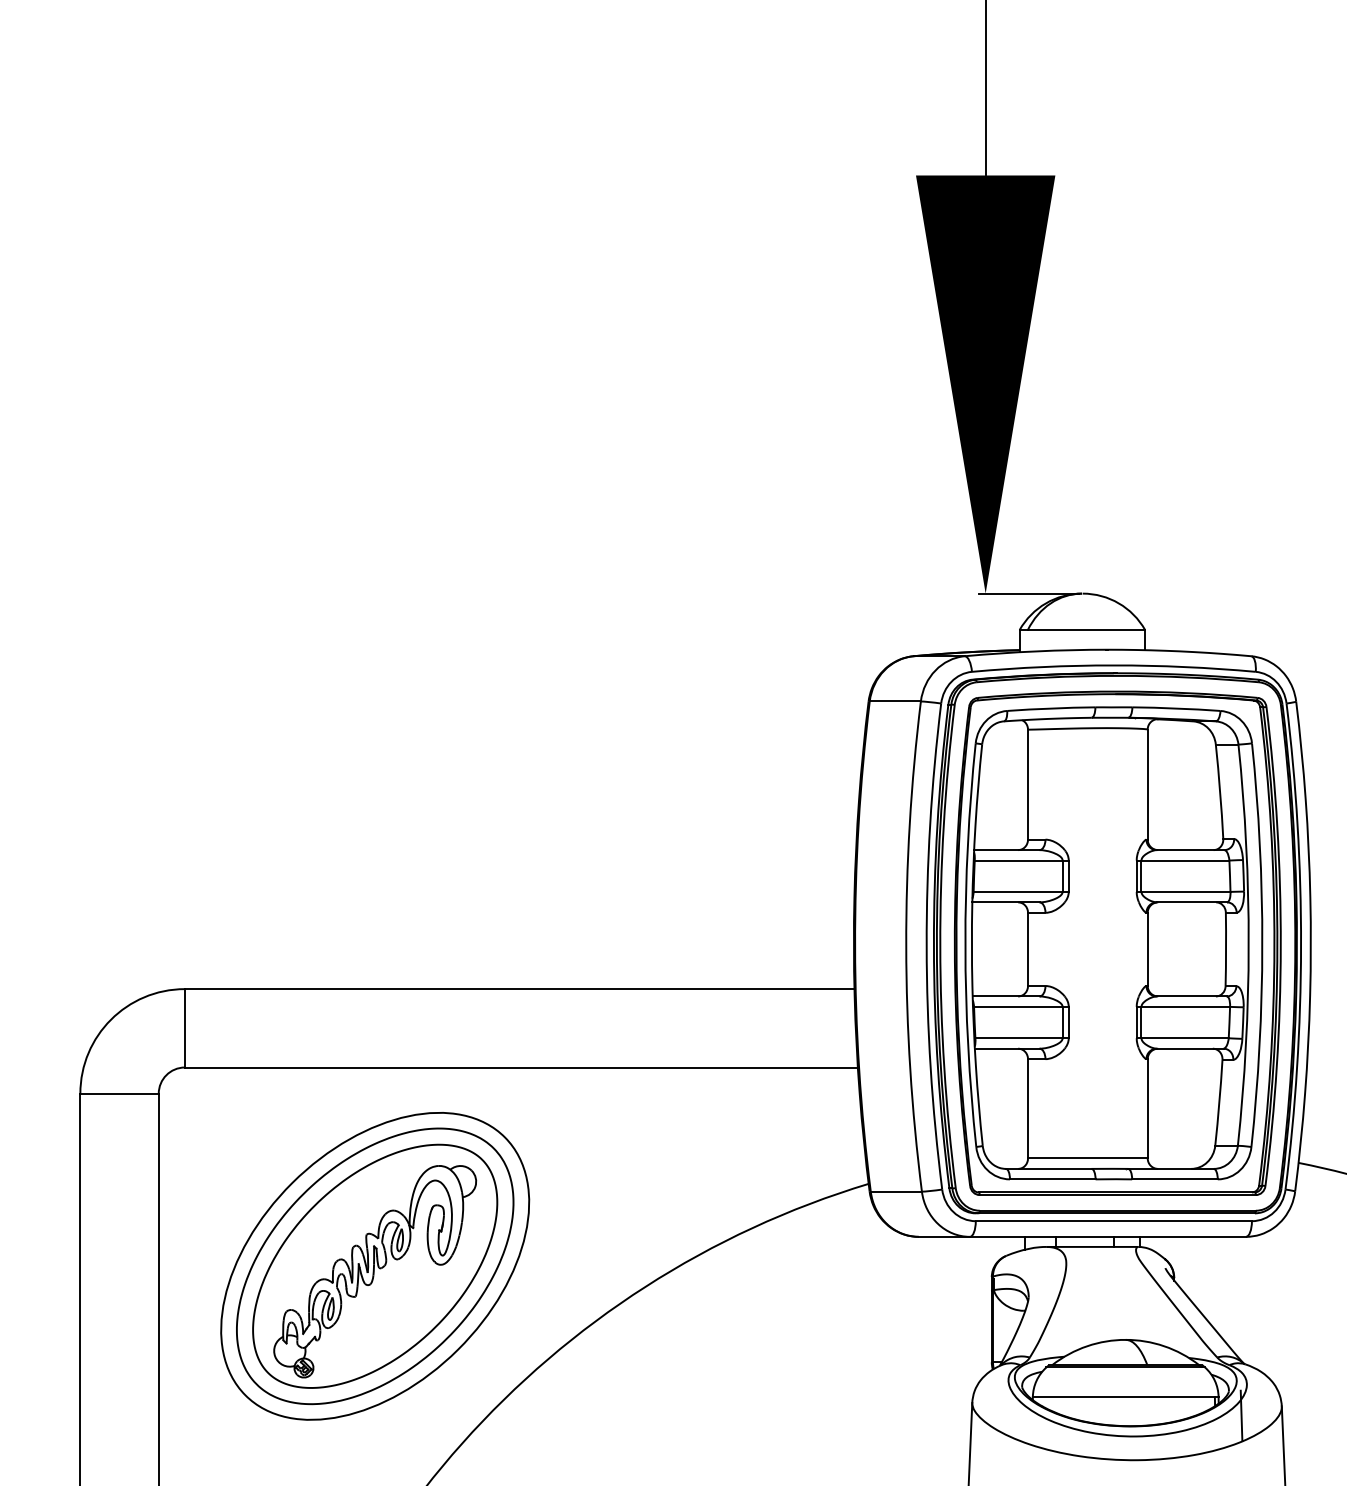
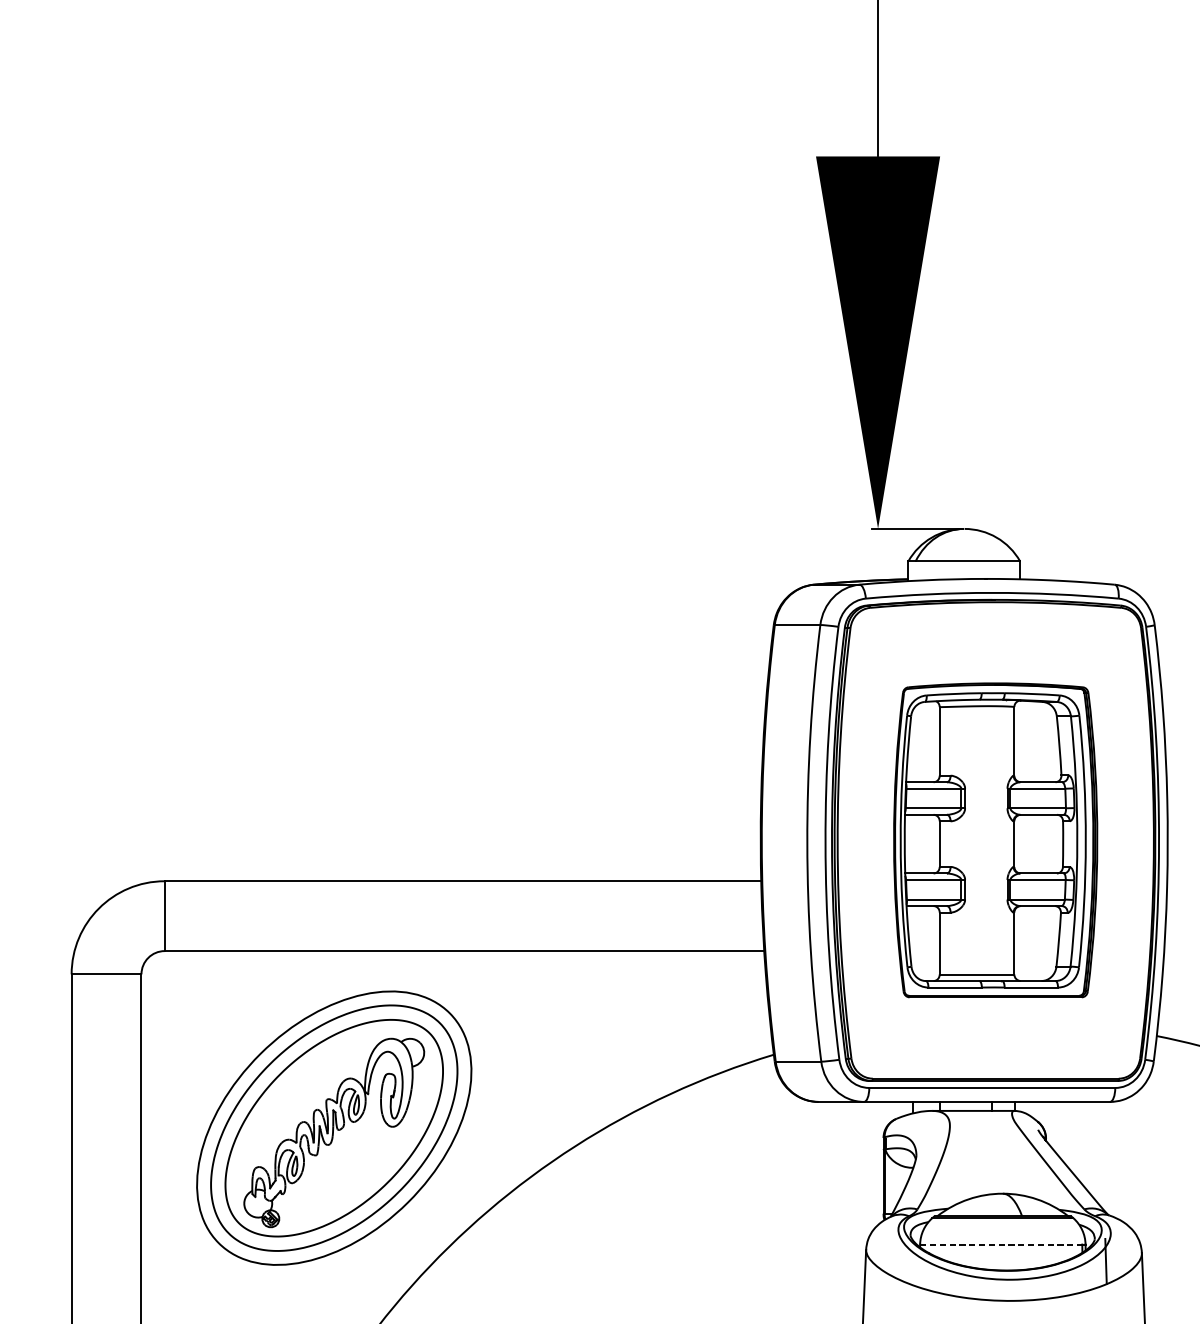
part: (1117, 942) -> (995, 839), size x0.7
line: (1124, 1396) -> (1001, 1244), solid -> dashed

